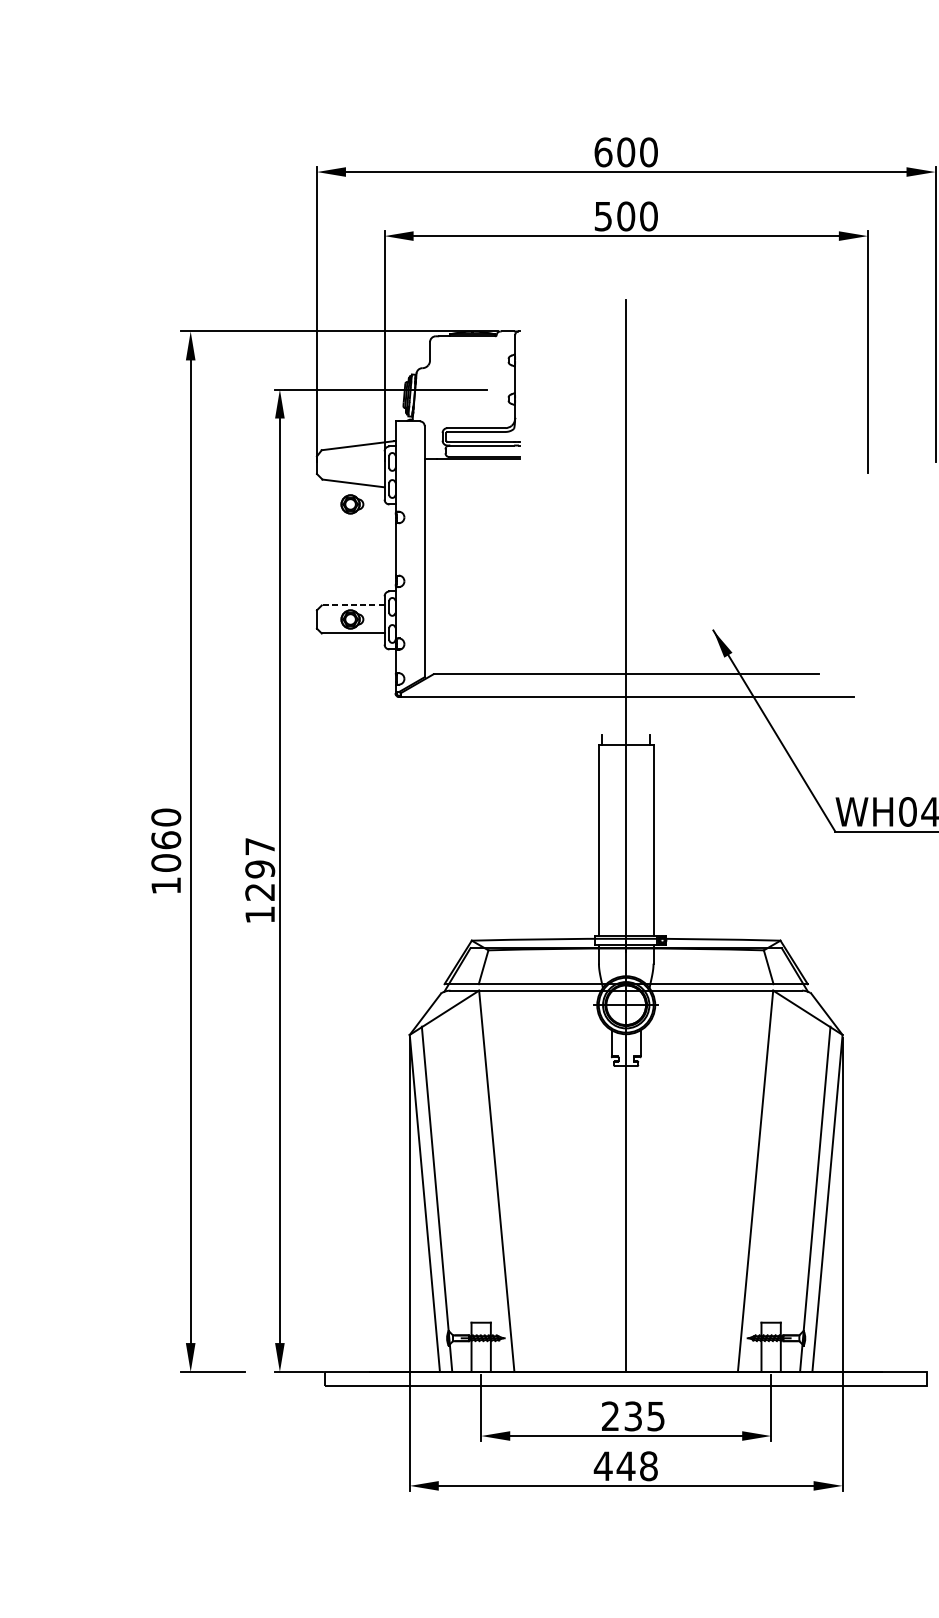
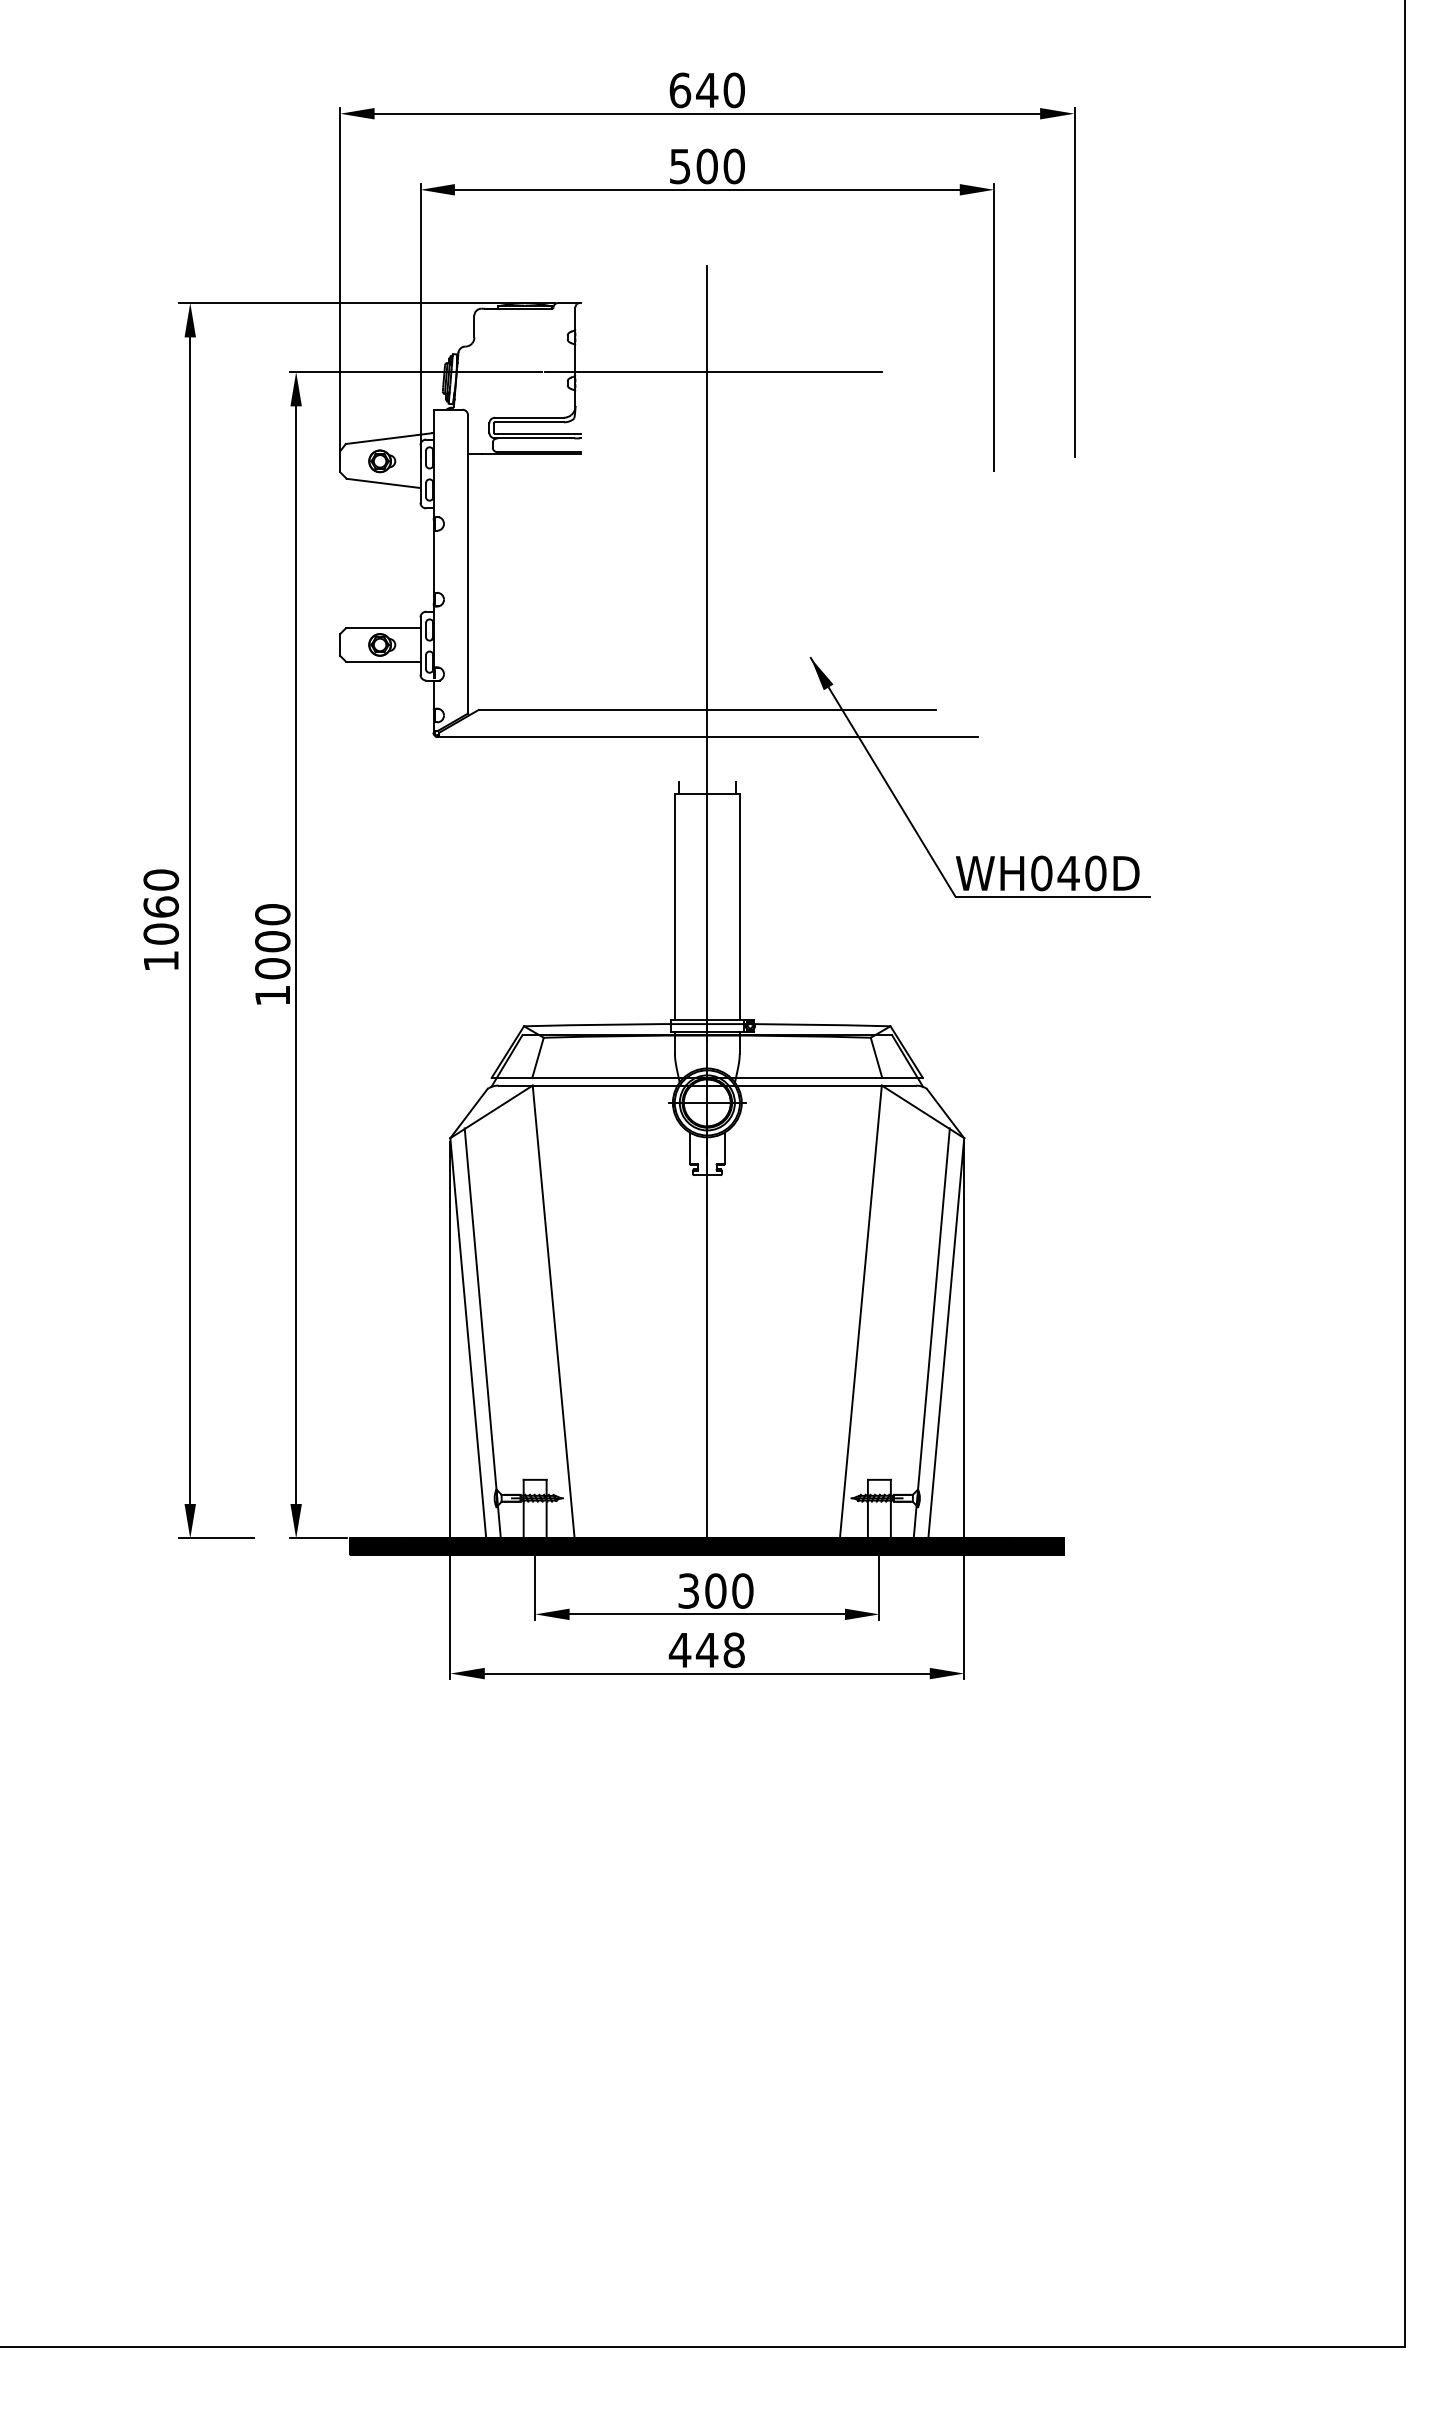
text: (626, 152) -> (707, 90), 600 -> 640
line: (631, 389) -> (713, 371), added
part: (352, 504) -> (382, 461), moved
line: (352, 605) -> (382, 628), dashed -> solid
text: (259, 869) -> (272, 941), 1297 -> 1000
hatch: (626, 1378) -> (707, 1546), added
text: (633, 1415) -> (715, 1590), 235 -> 300

